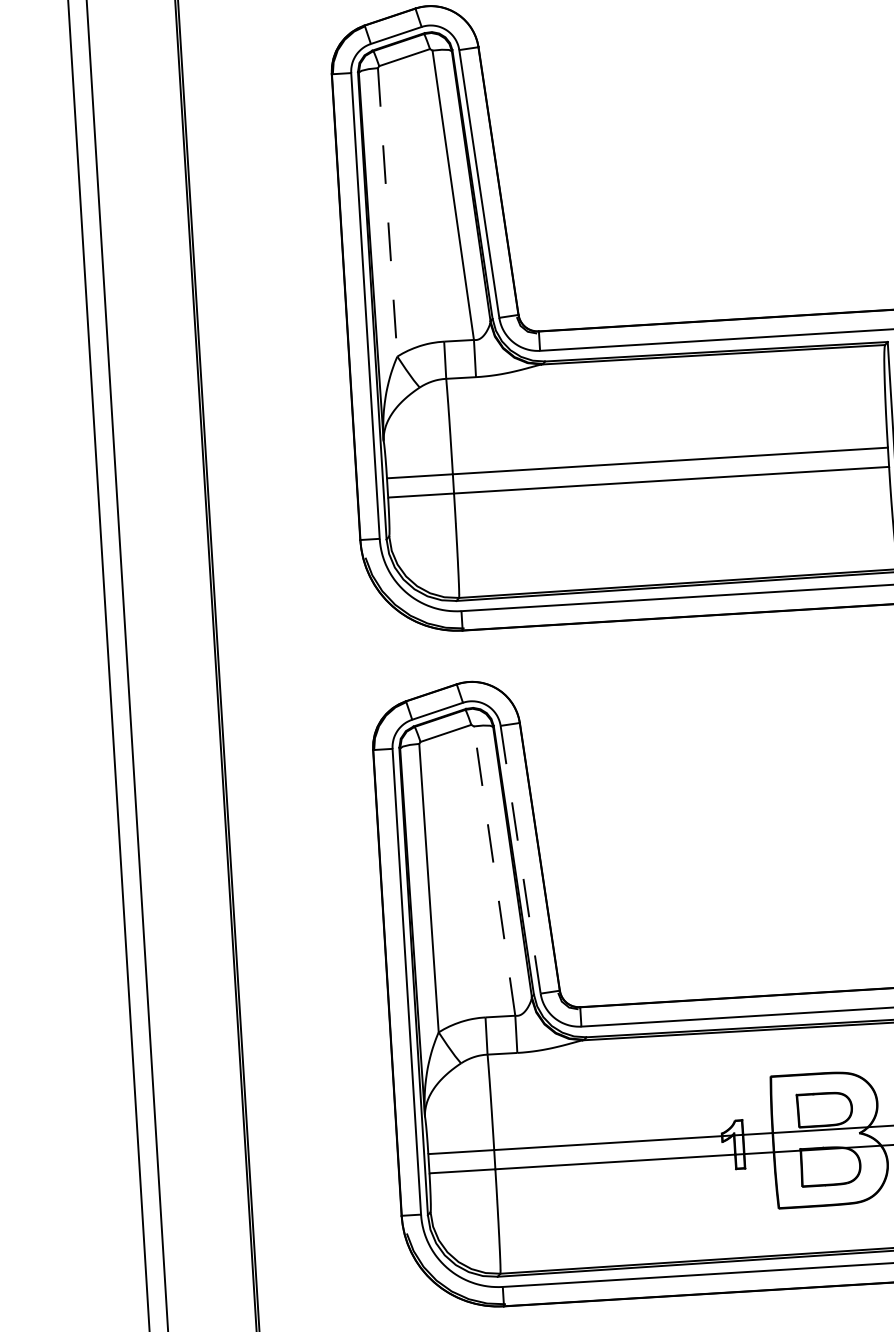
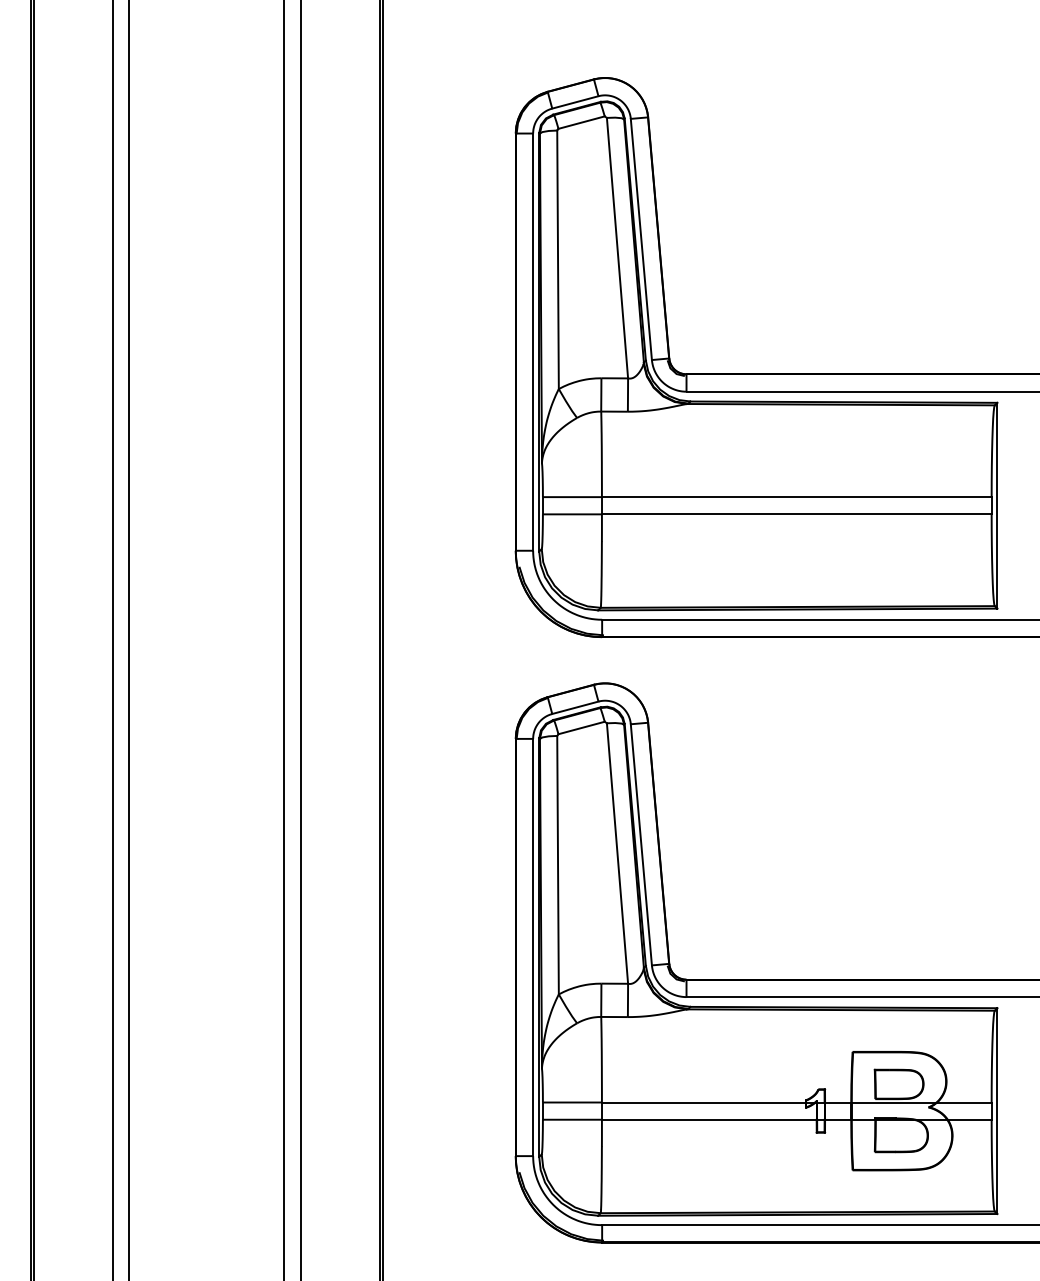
line: (388, 213) -> (558, 260), dashed -> solid
line: (520, 860) -> (641, 845), dashed -> solid
line: (494, 871) -> (617, 853), dashed -> solid

